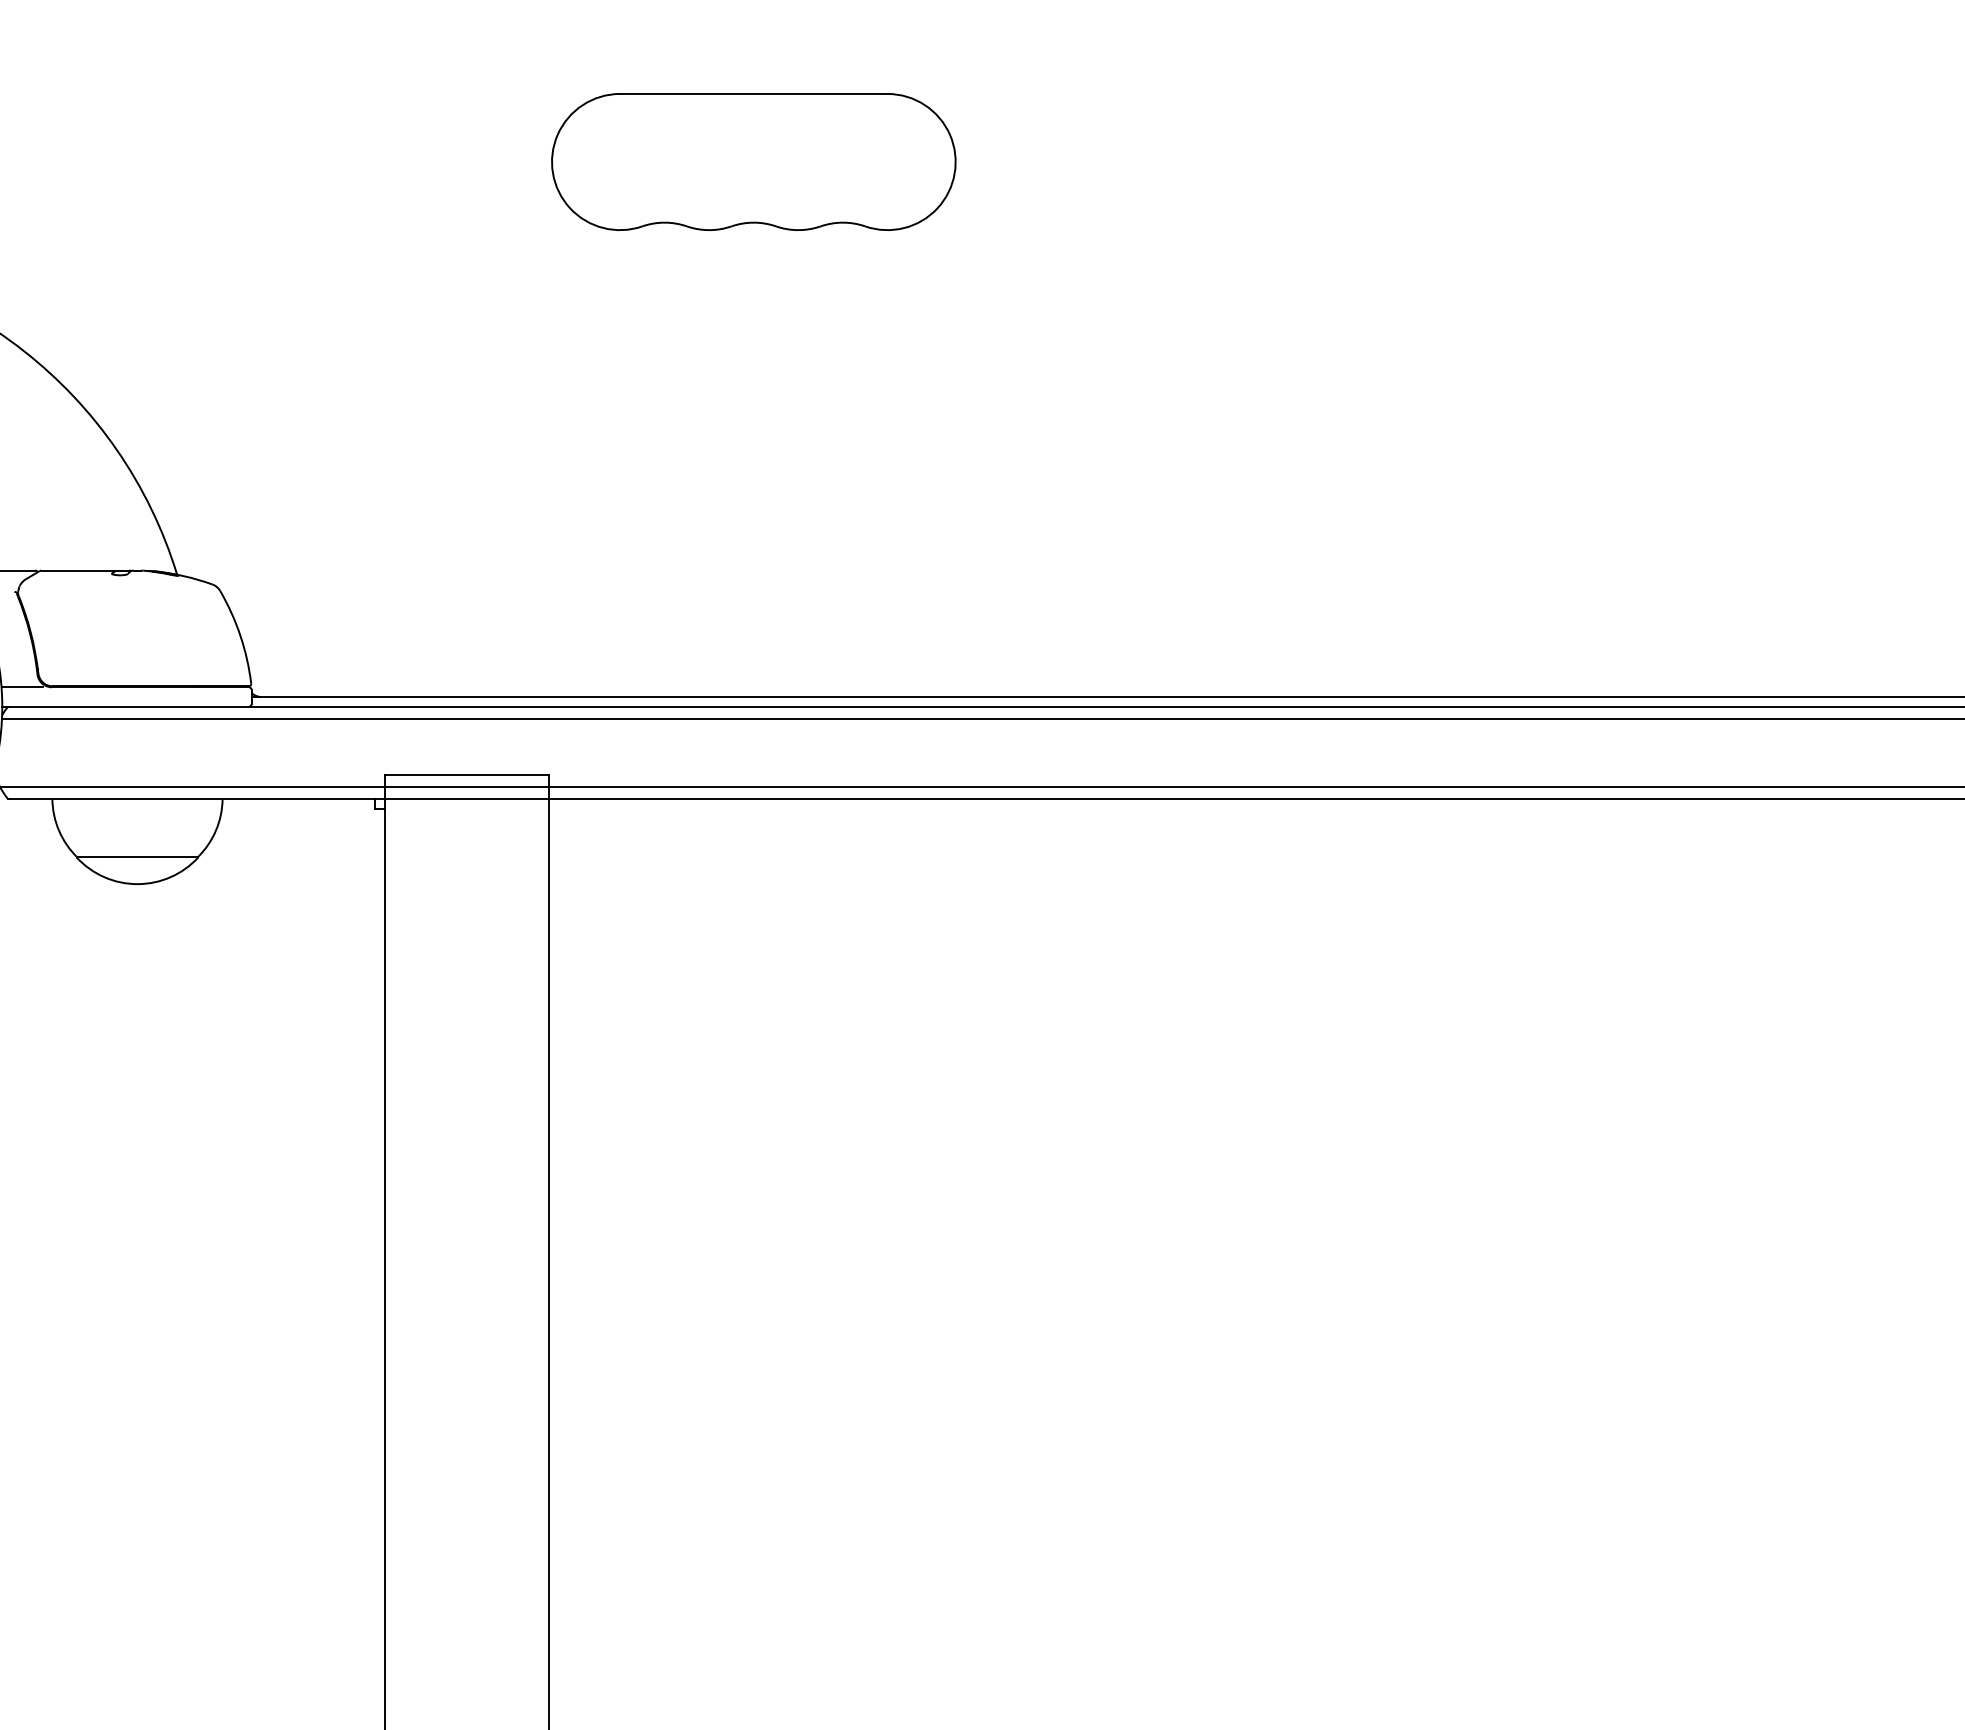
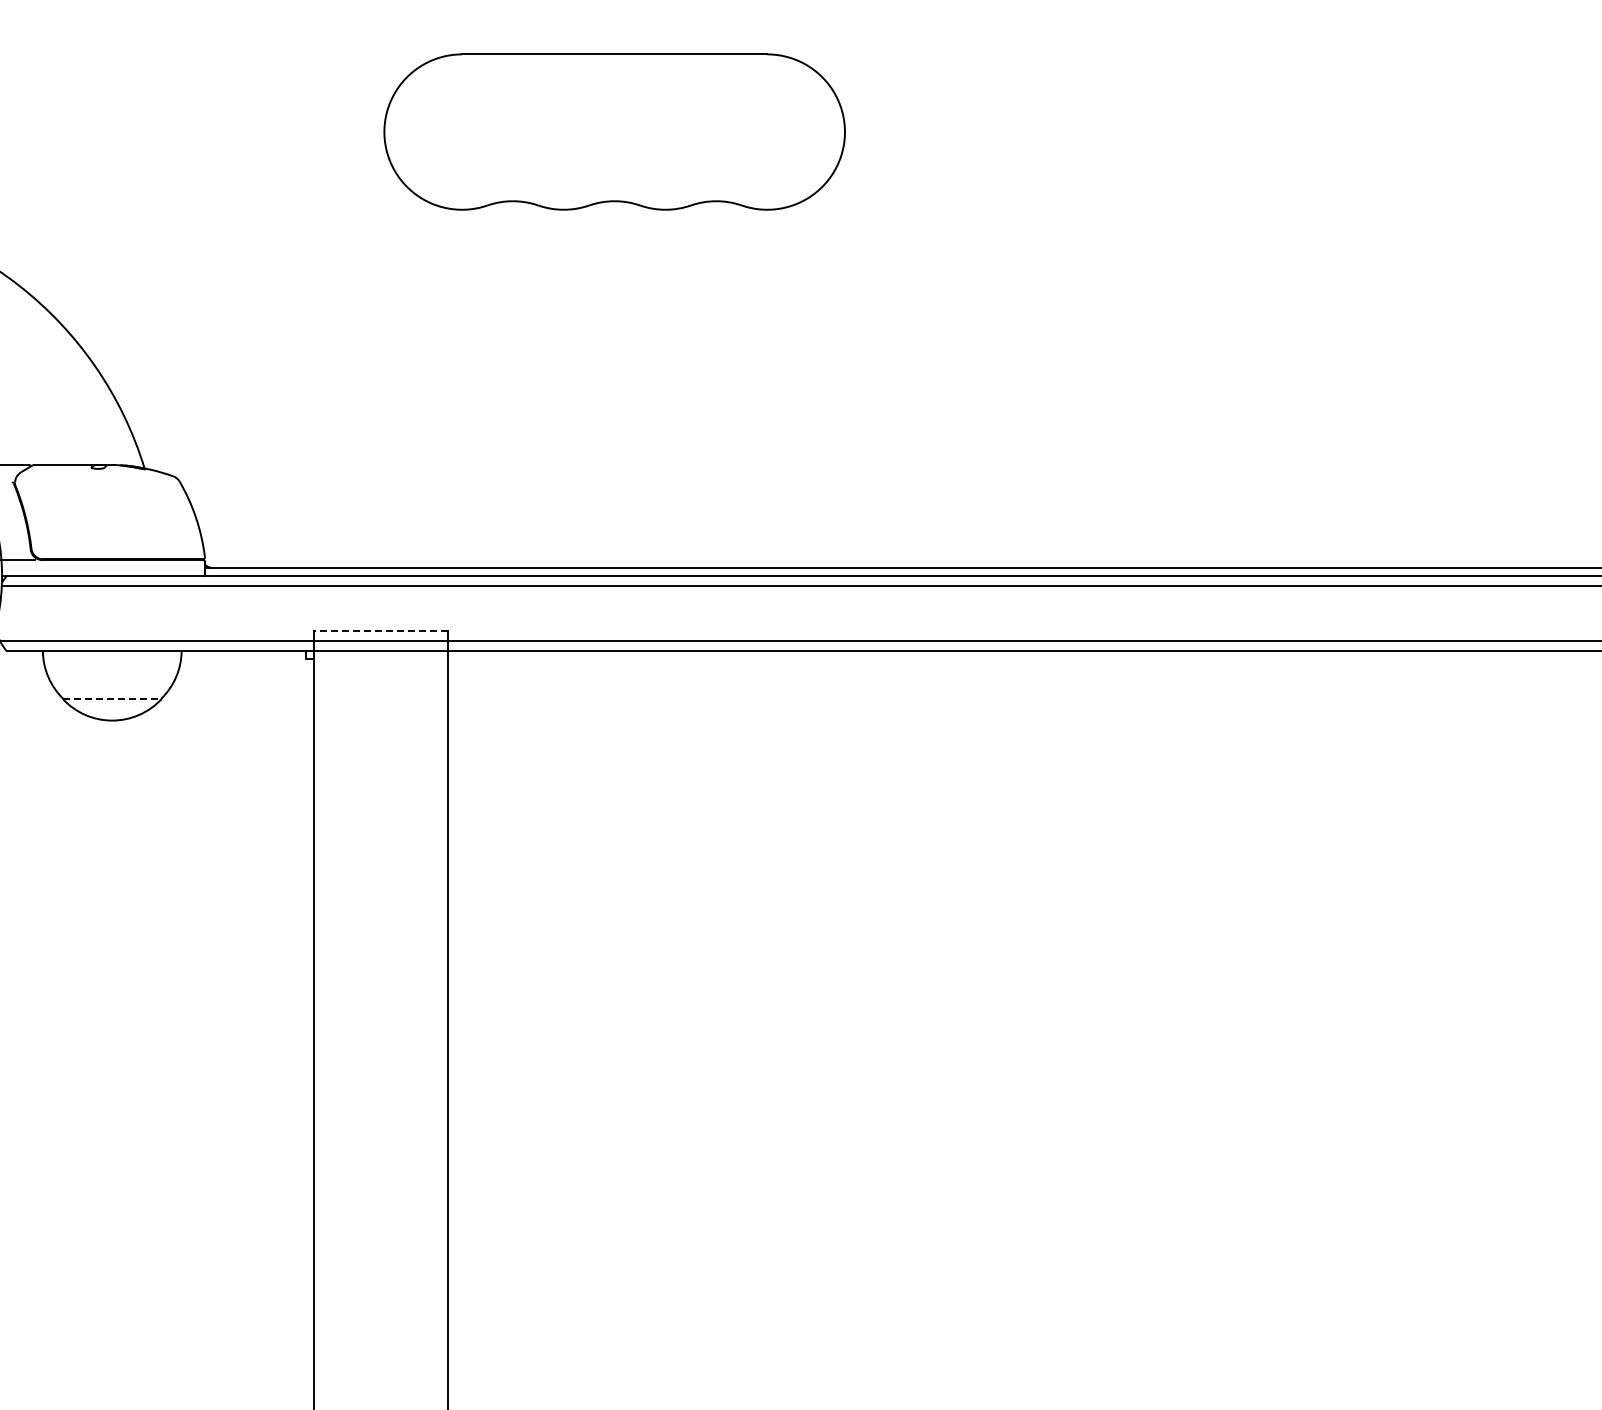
part: (753, 161) -> (614, 131), size x1.4
line: (466, 774) -> (380, 631), solid -> dashed
line: (137, 857) -> (112, 698), solid -> dashed

